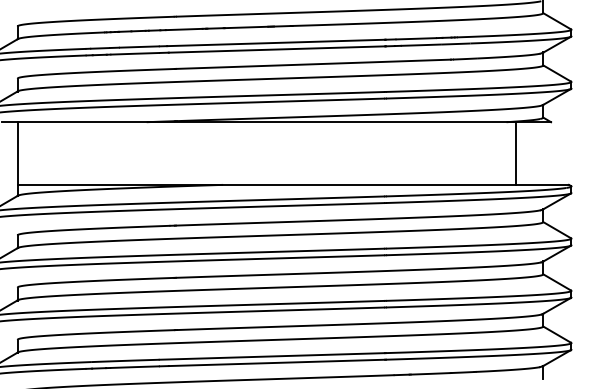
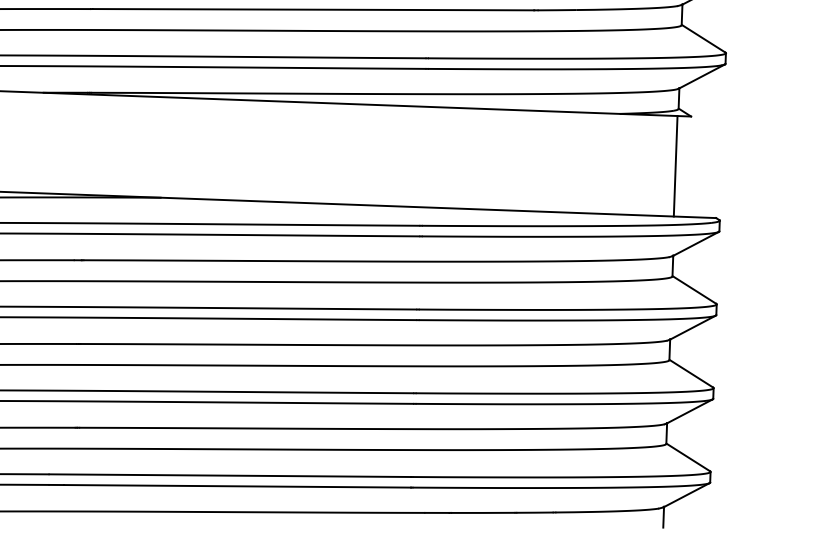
line: (515, 153) -> (675, 166), moved

